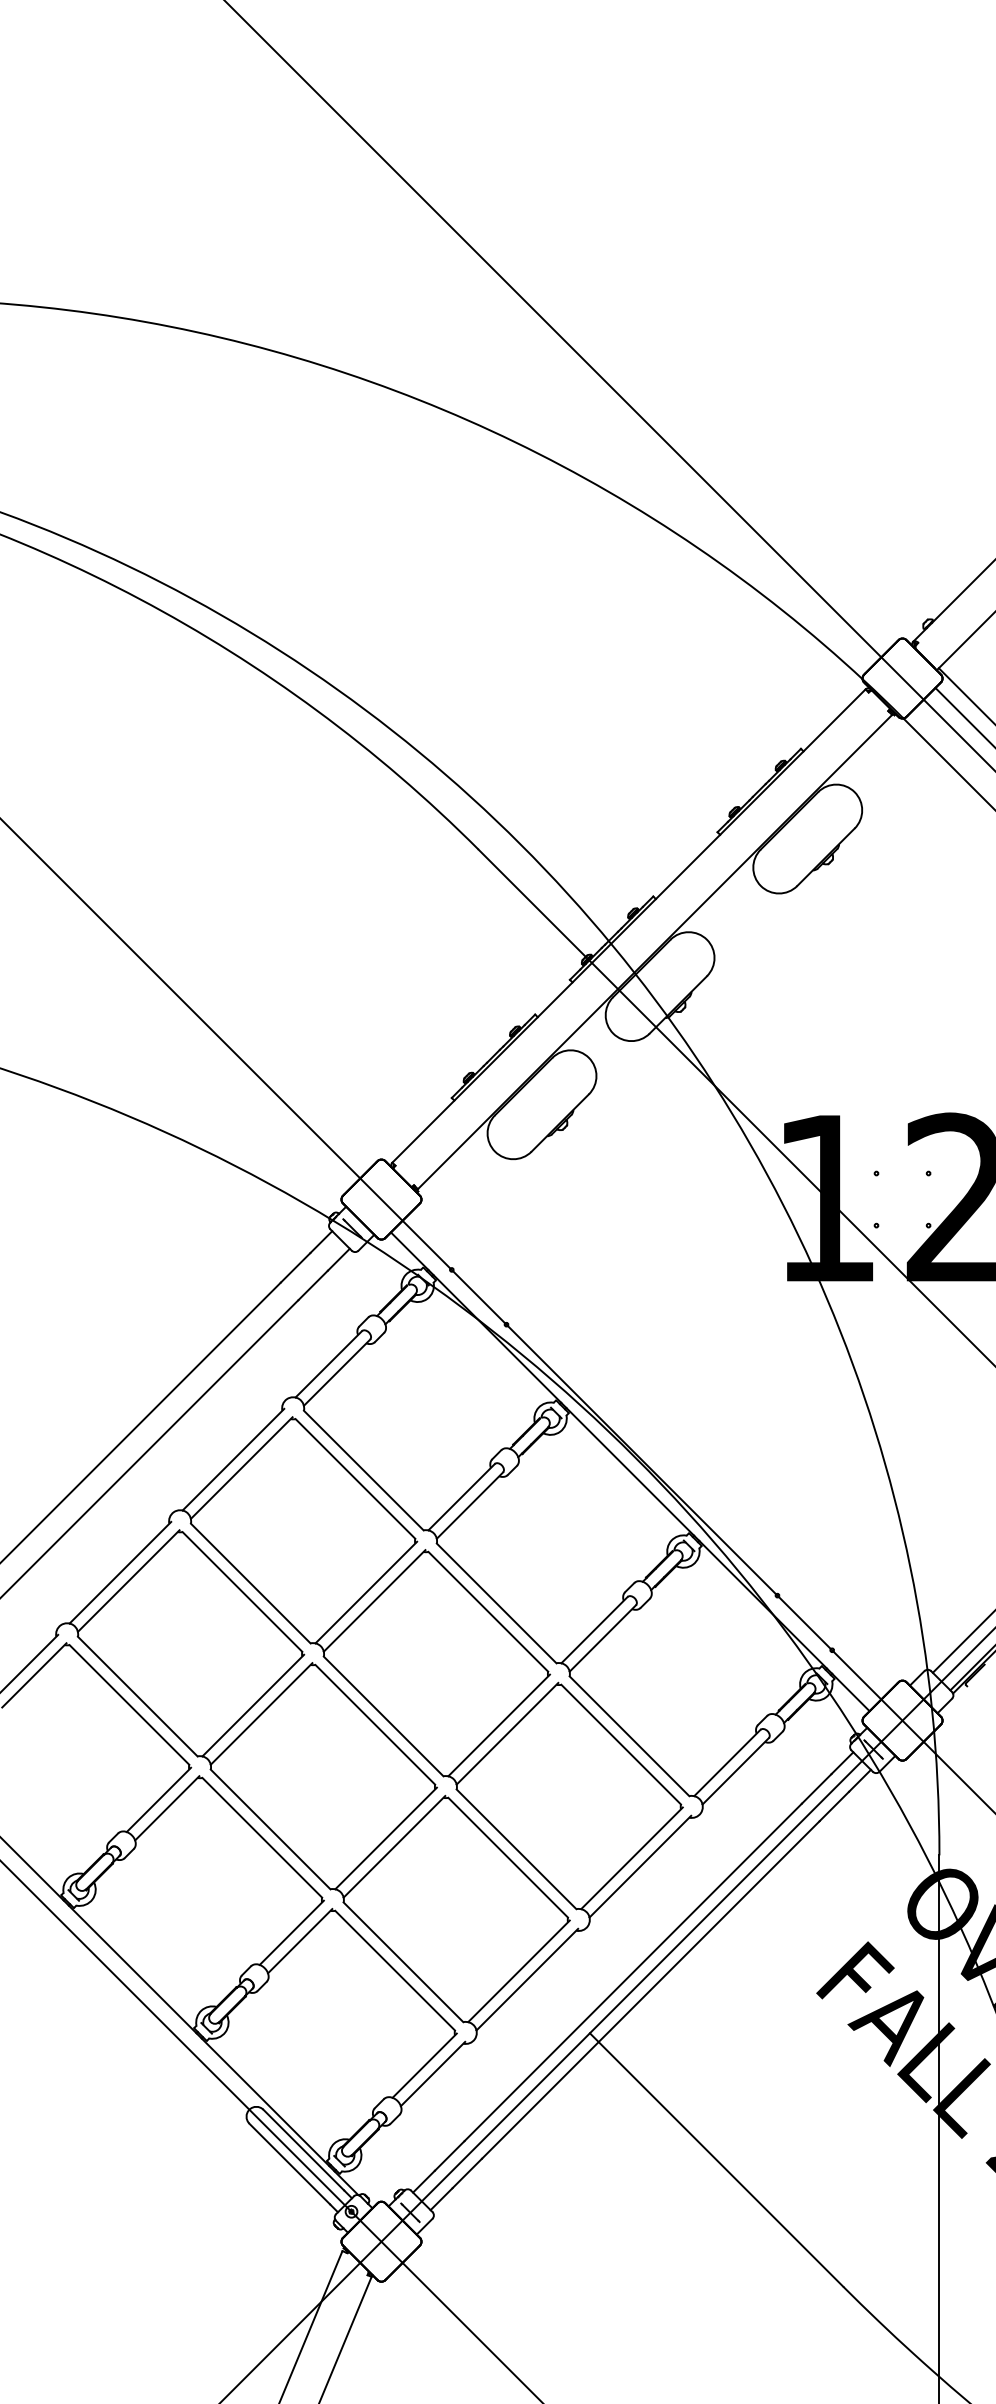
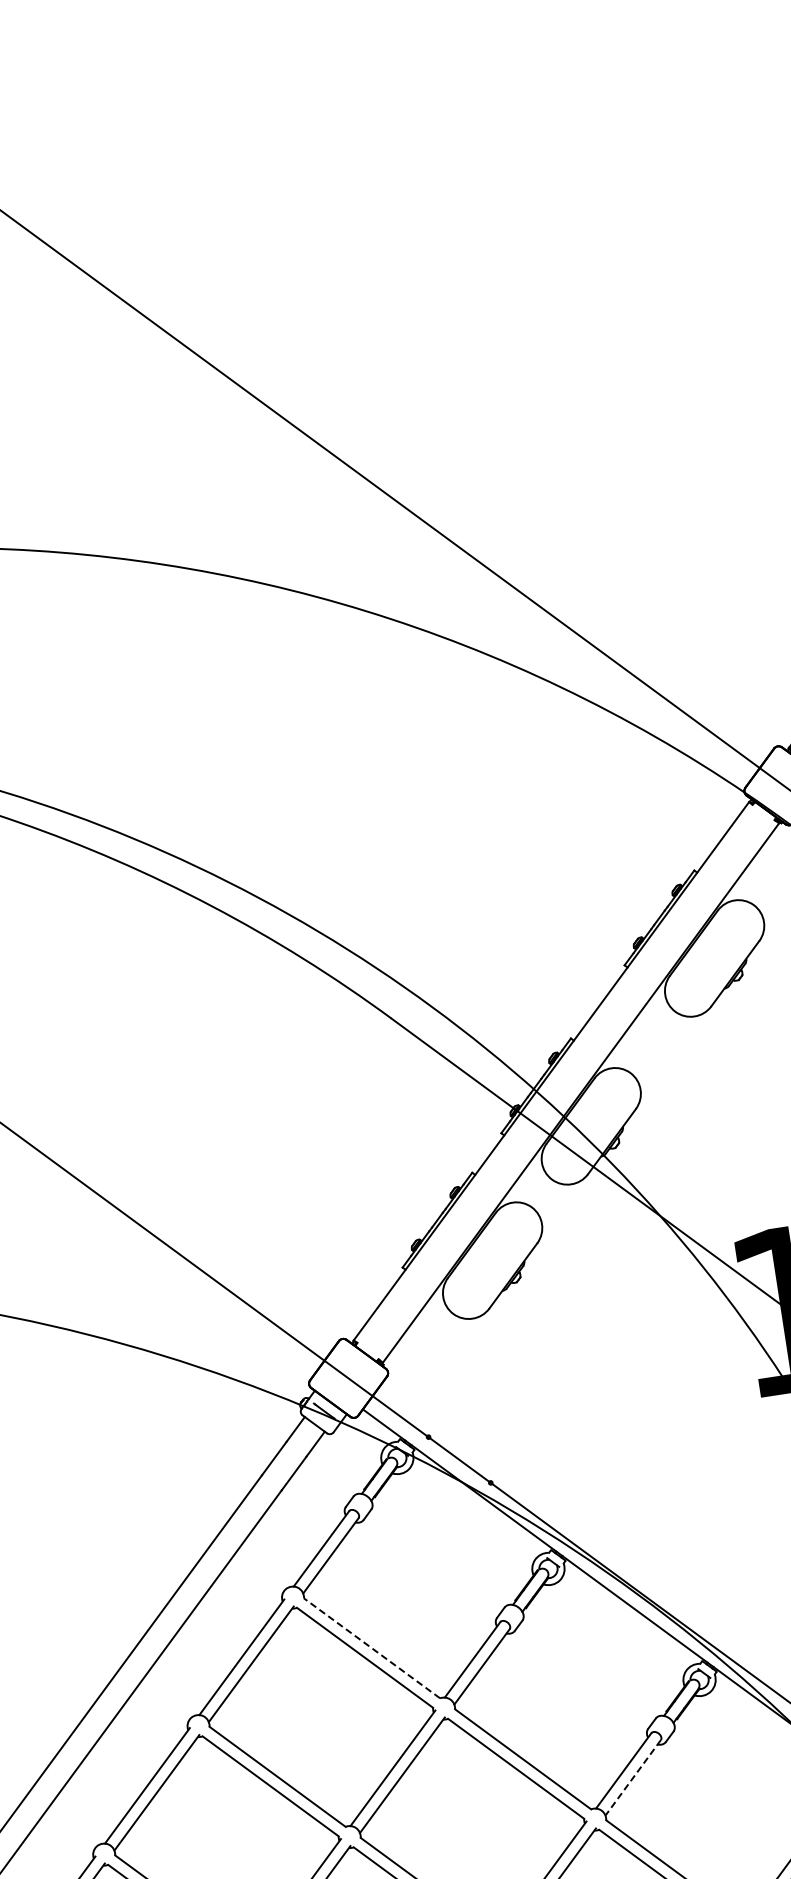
line: (363, 1470) -> (371, 1648), solid -> dashed
line: (602, 1638) -> (632, 1777), solid -> dashed

